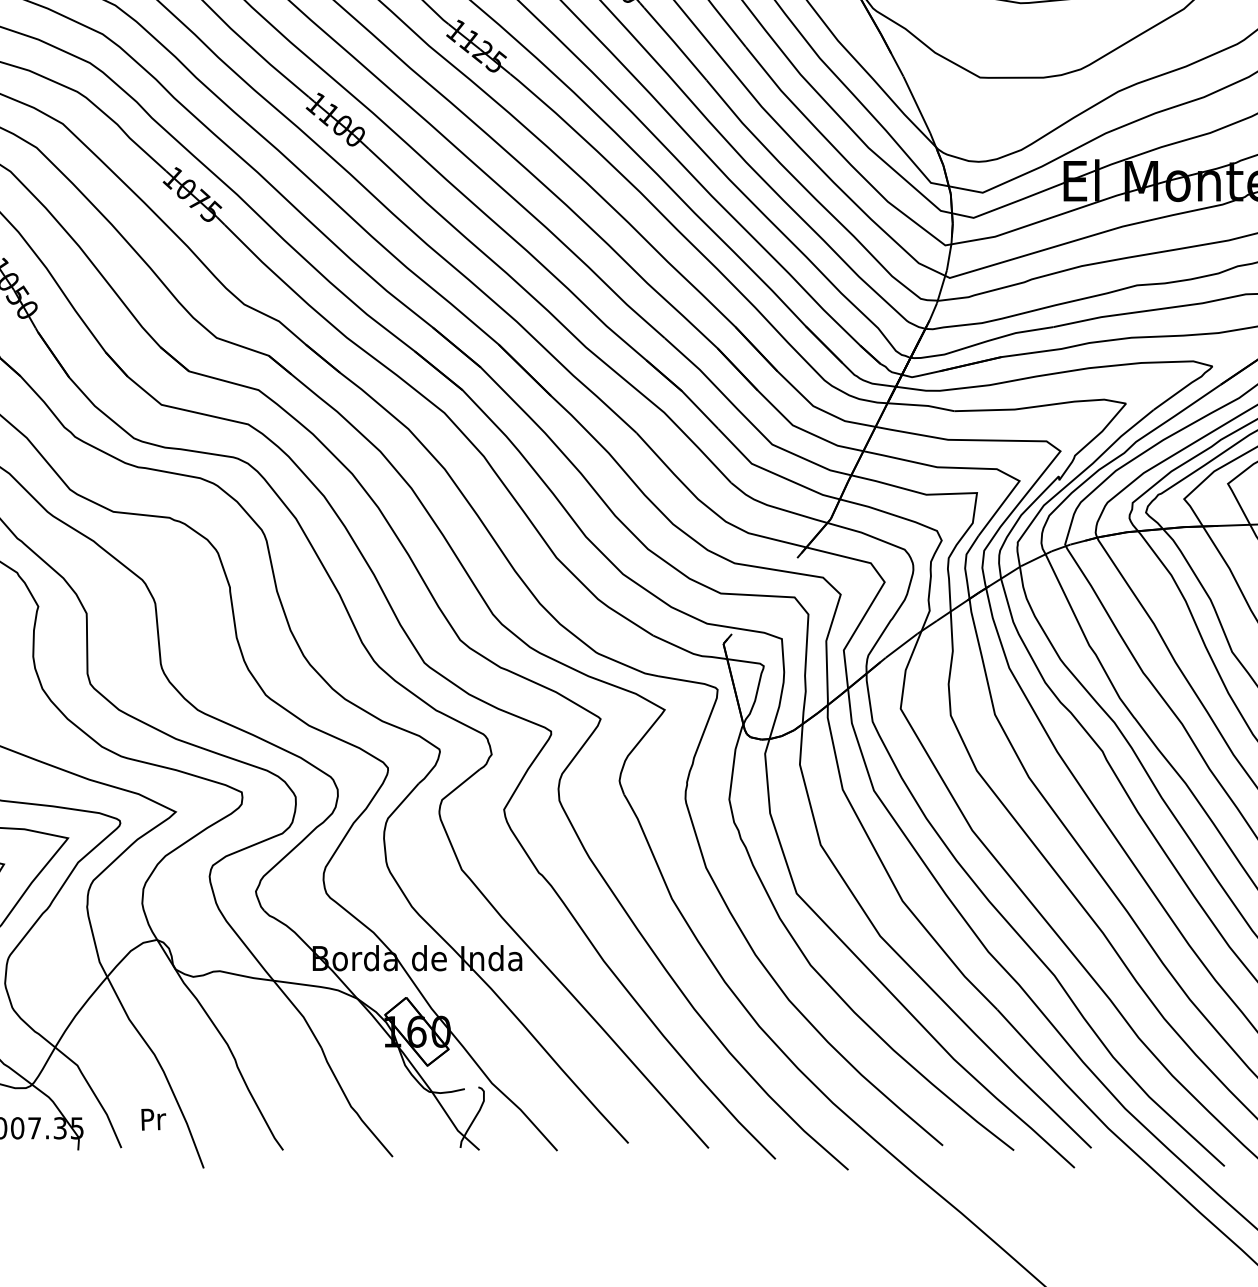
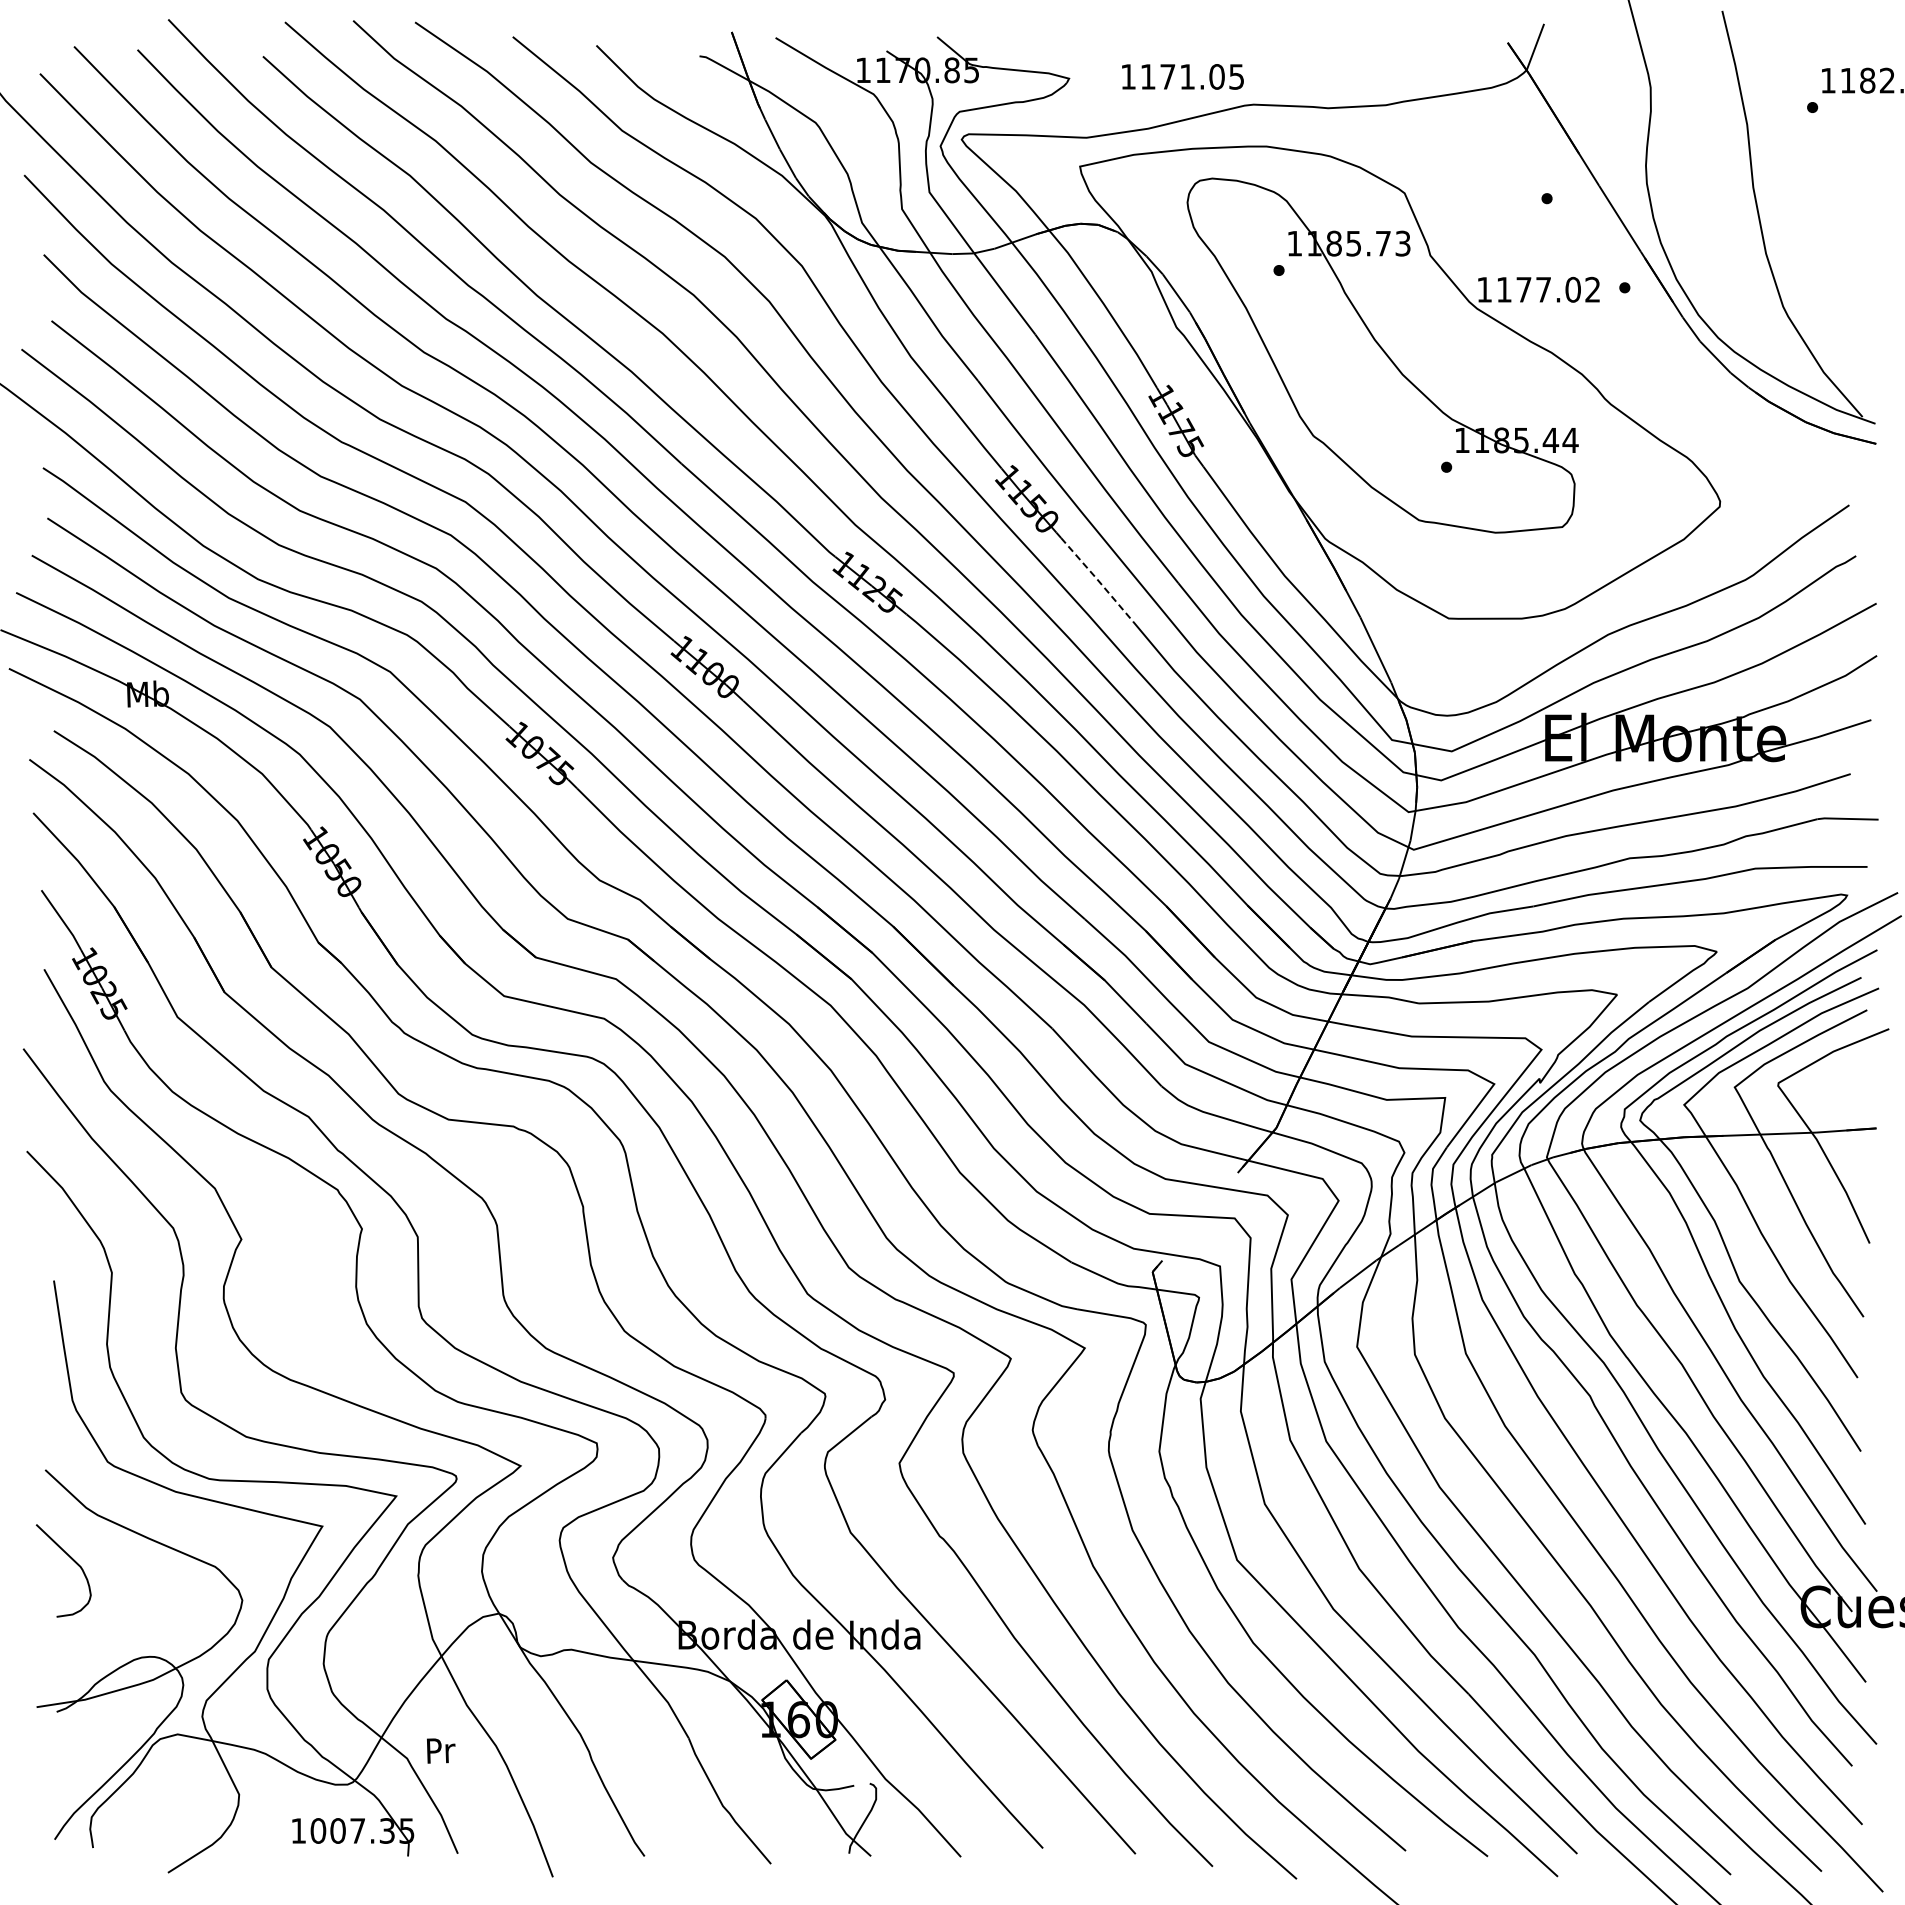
line: (675, 43) -> (1097, 579), solid -> dashed
text: (154, 1119) -> (441, 1750), moved

